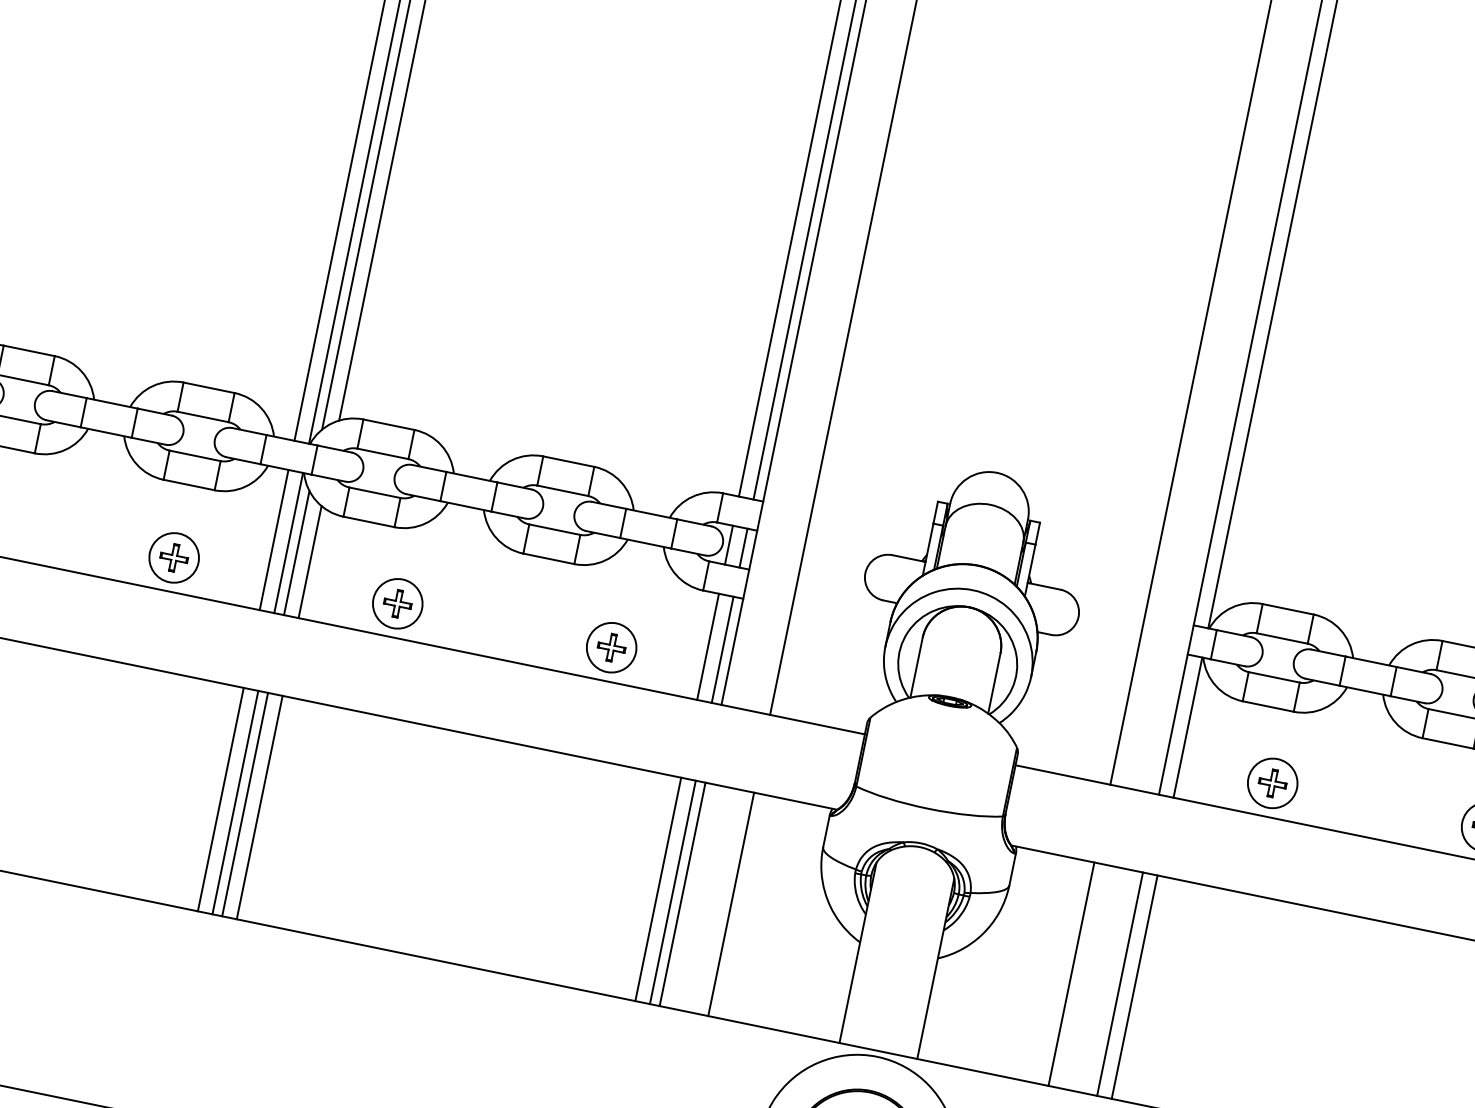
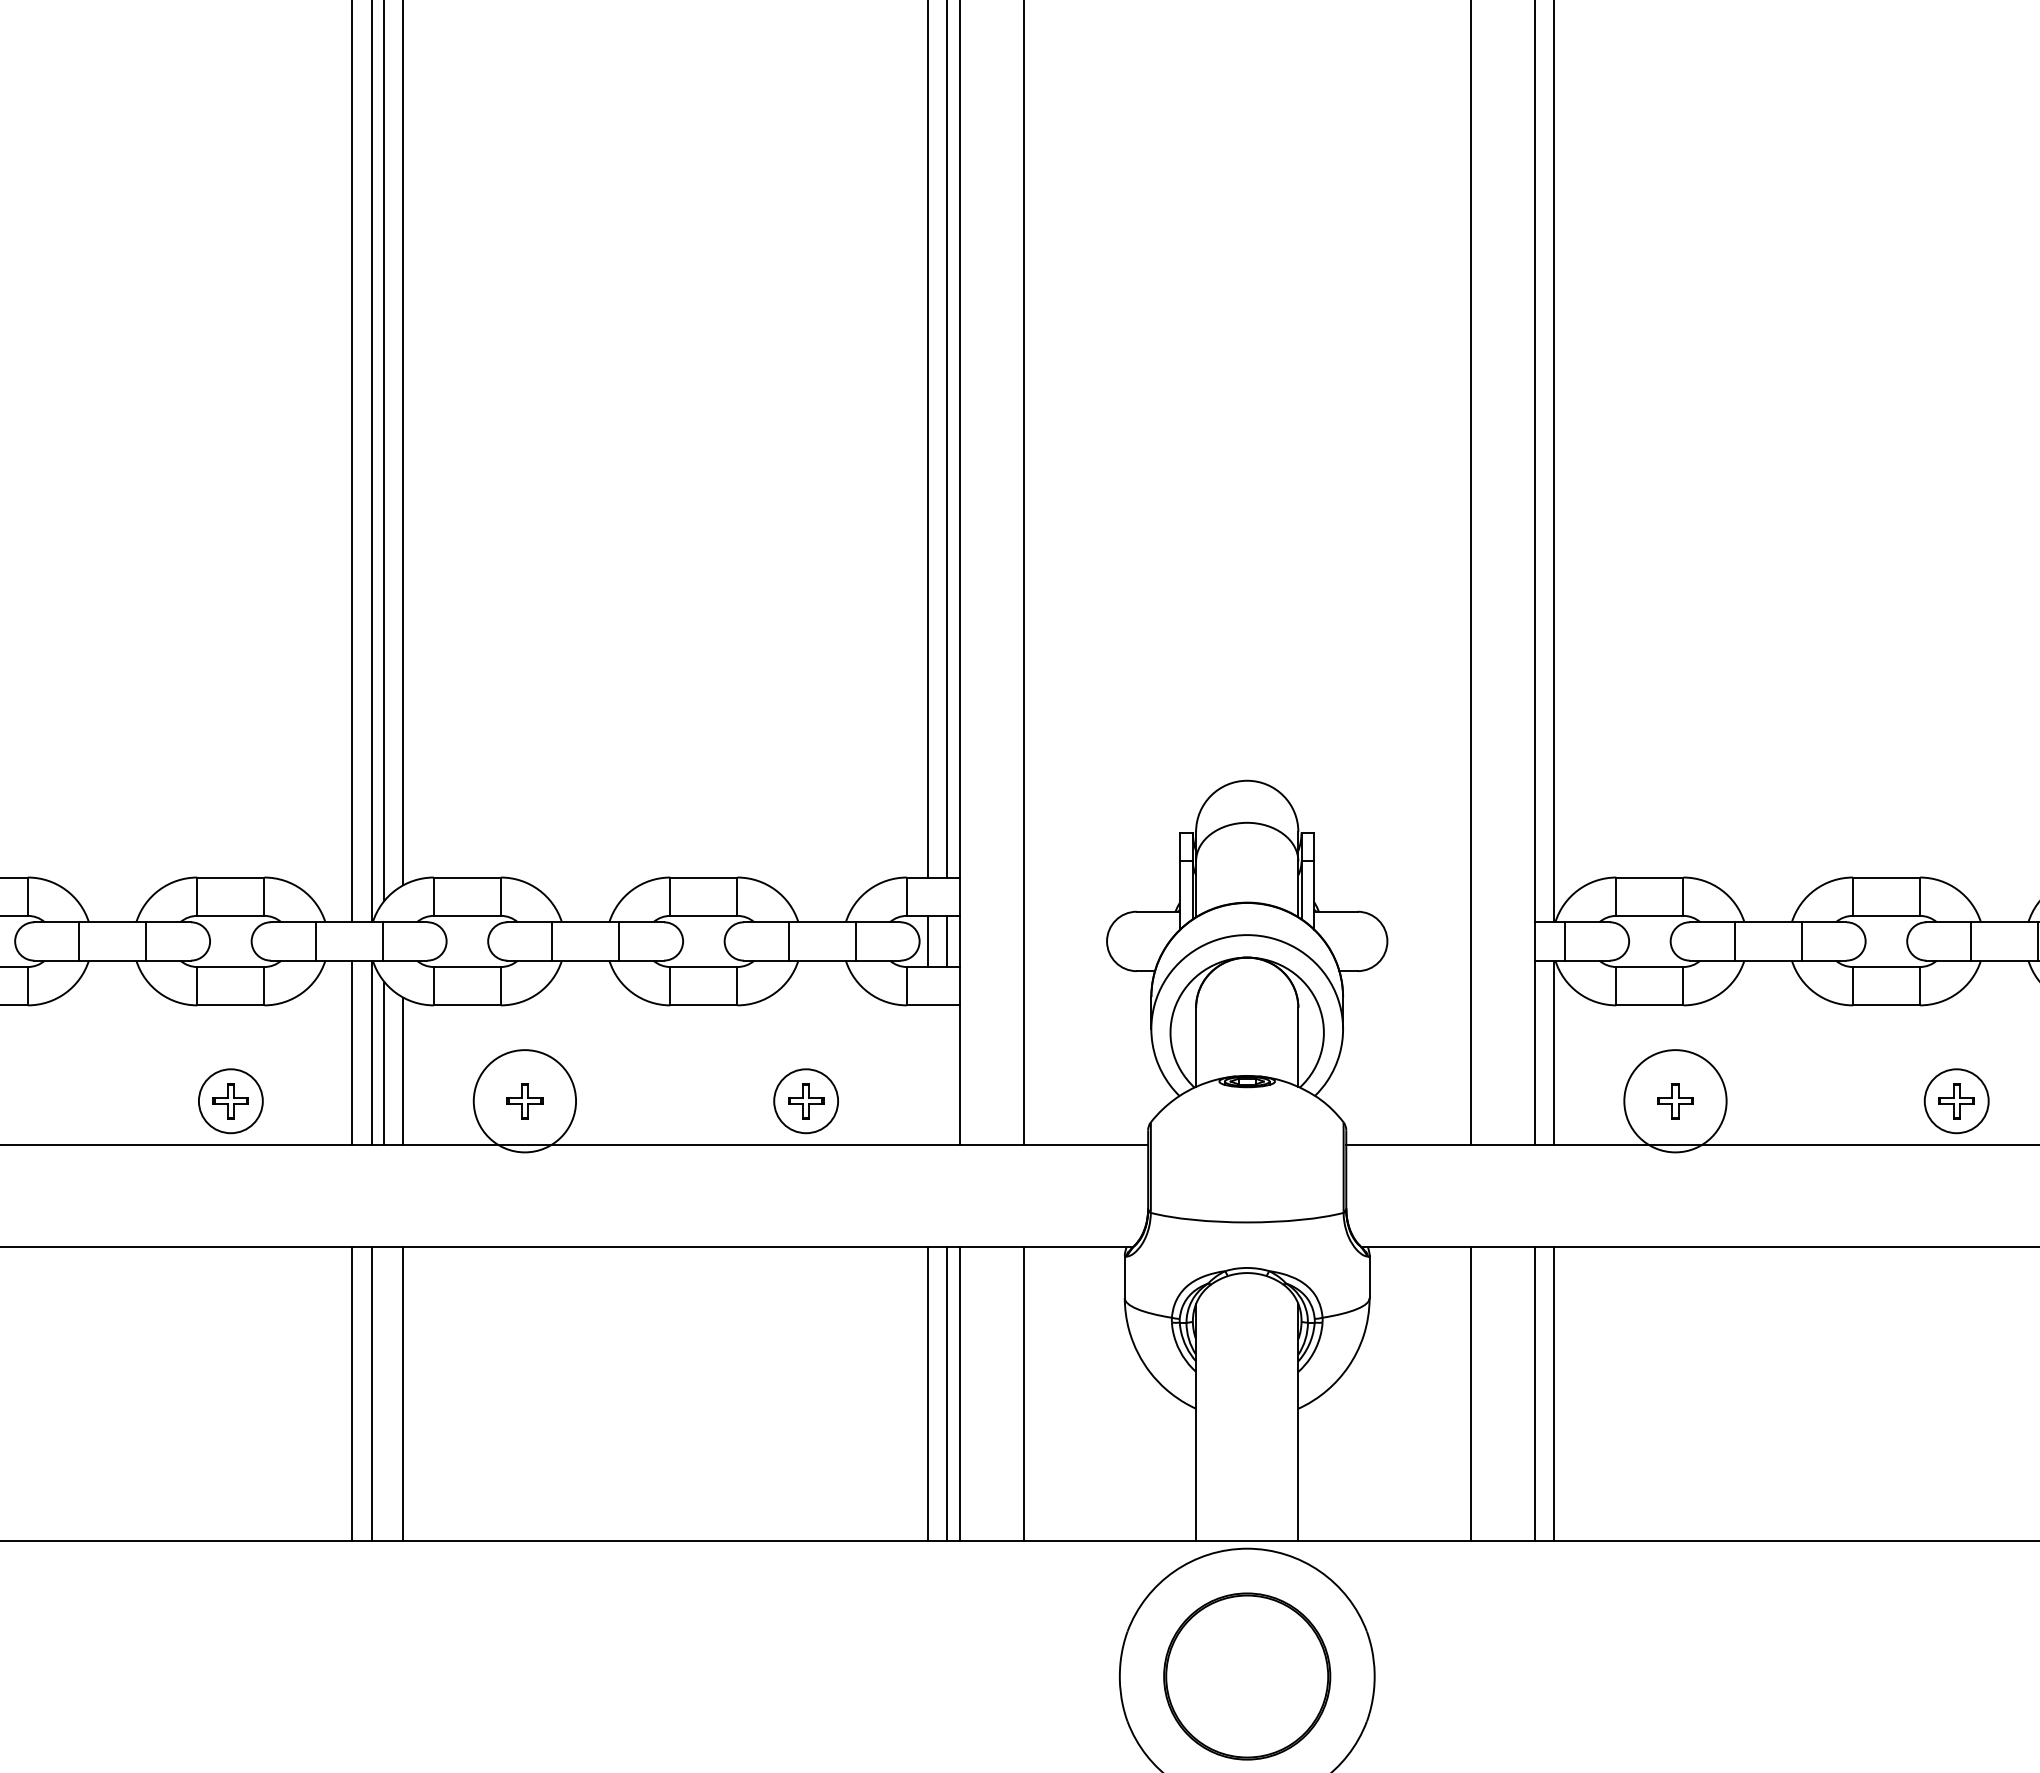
circle: (397, 603) -> (524, 1101), size x1.6
line: (708, 646) -> (927, 1074), removed
line: (722, 649) -> (946, 1074), removed
circle: (1272, 783) -> (1675, 1101), size x1.6
line: (245, 804) -> (384, 1394), removed

